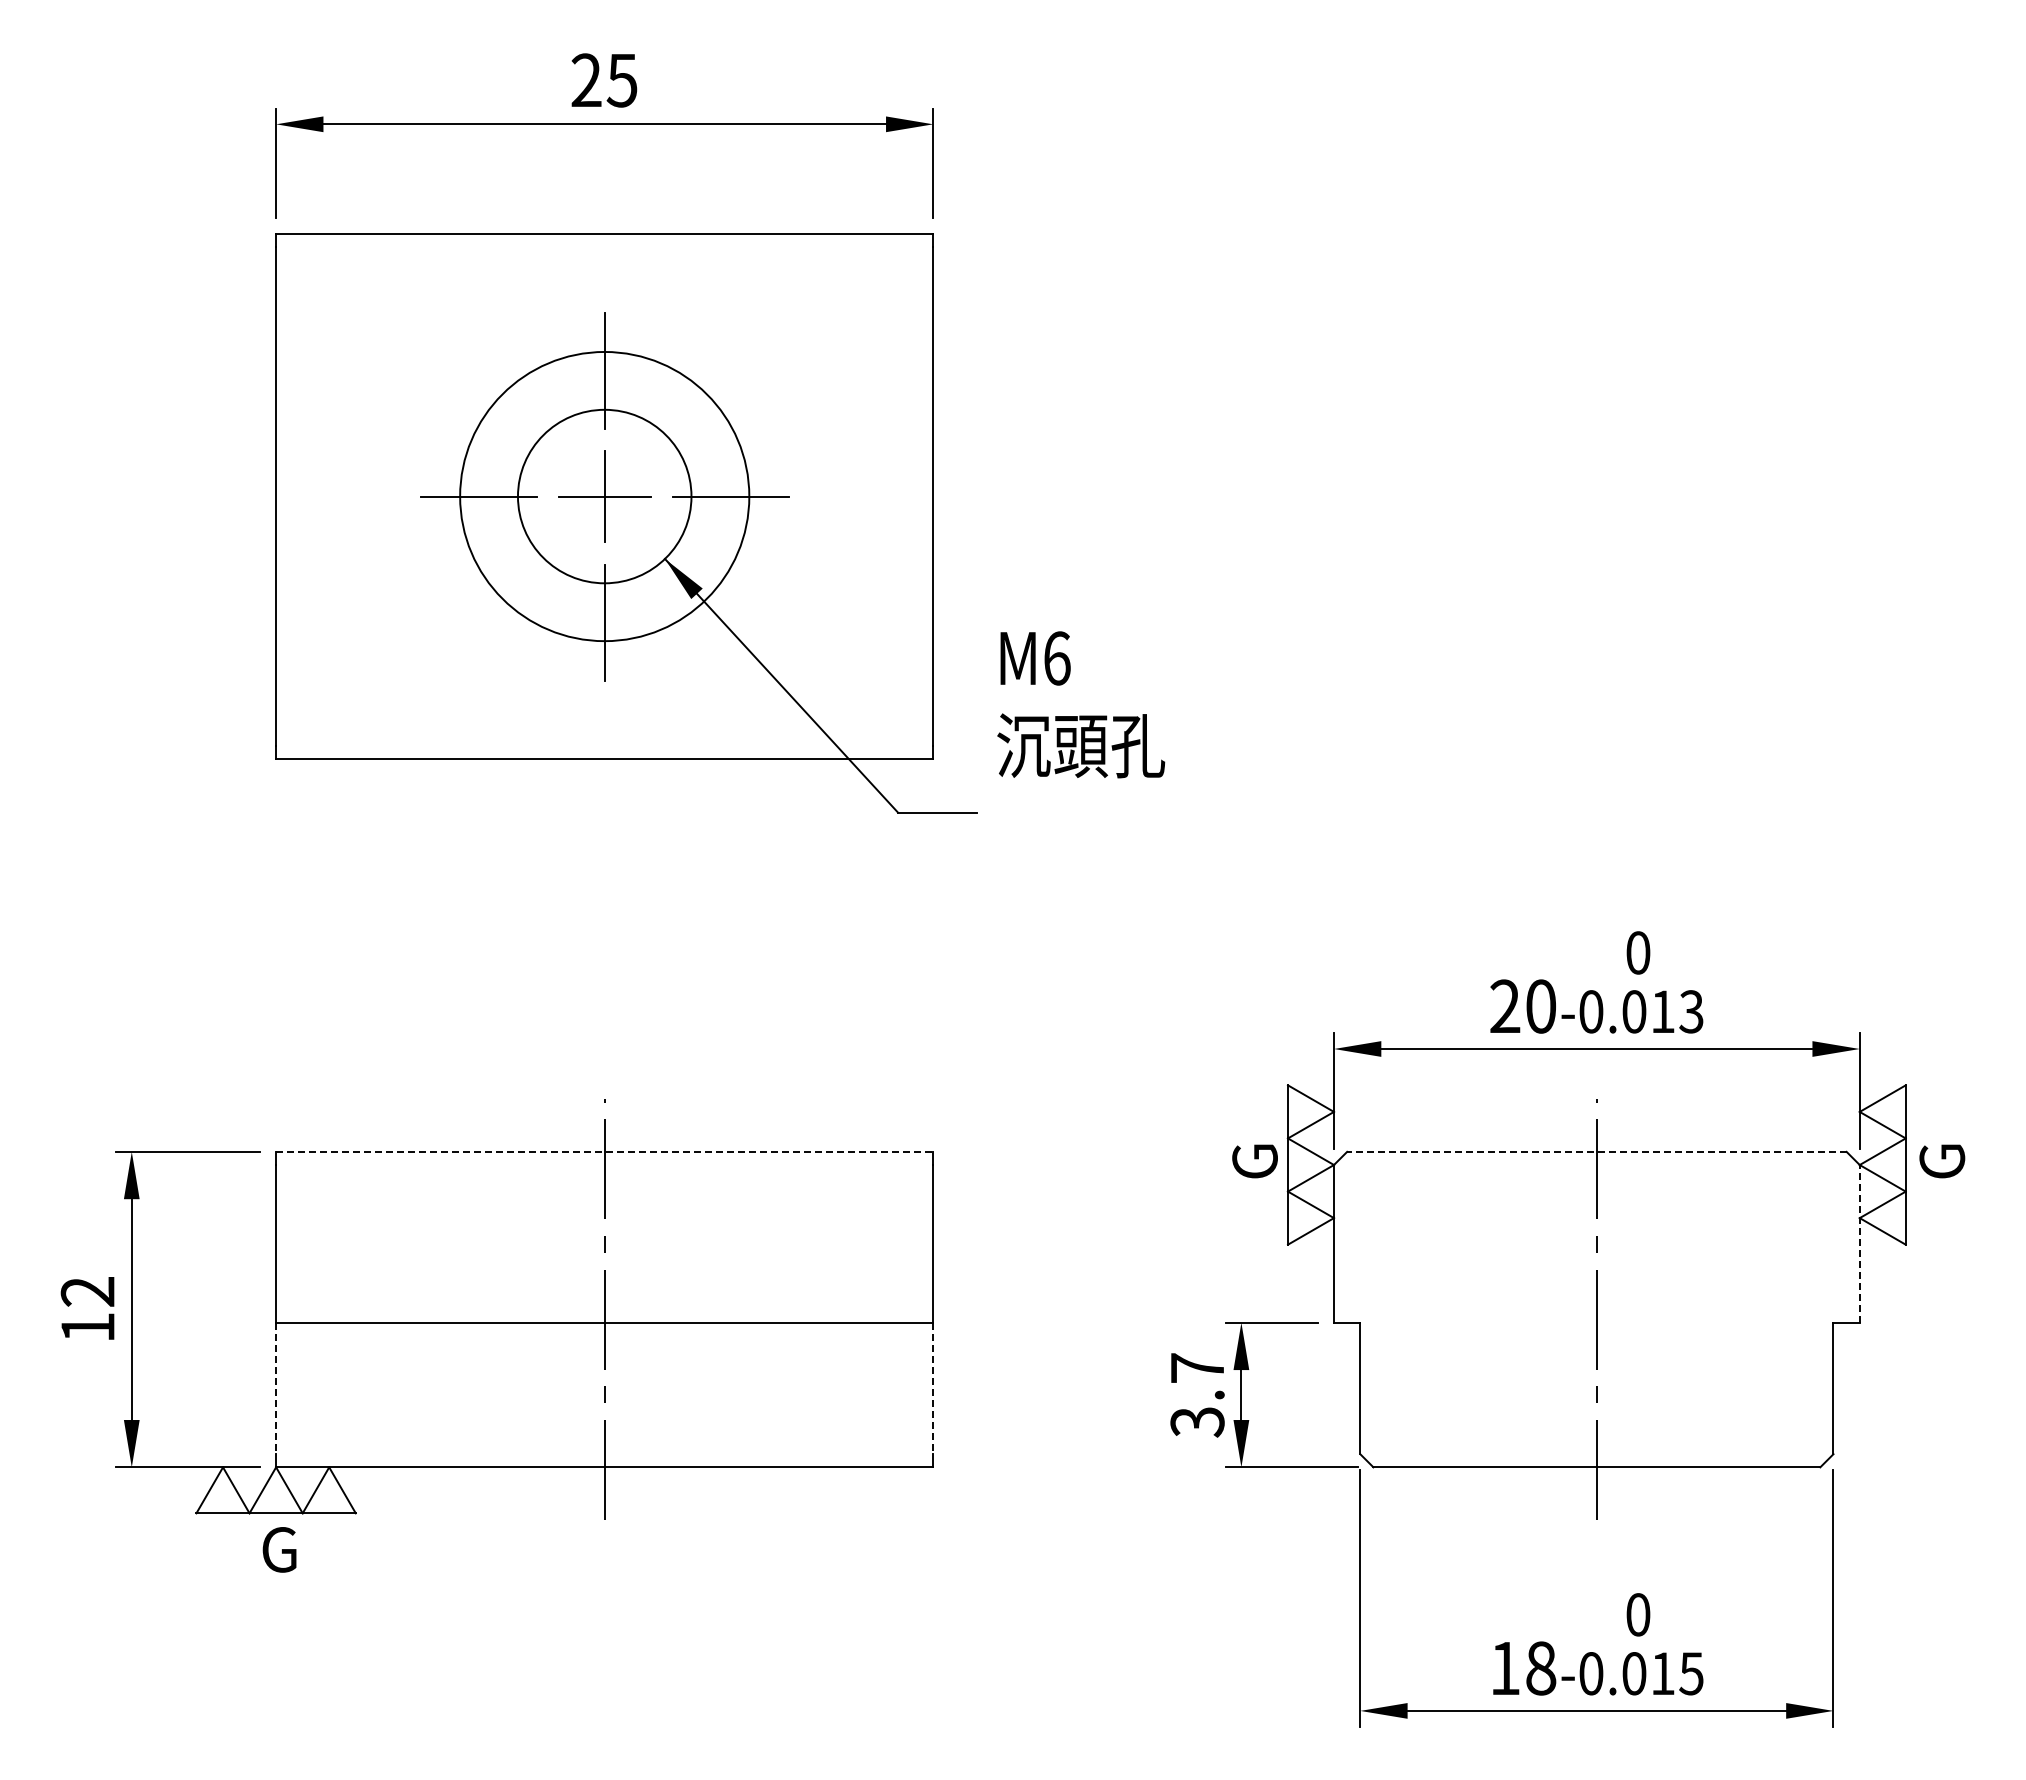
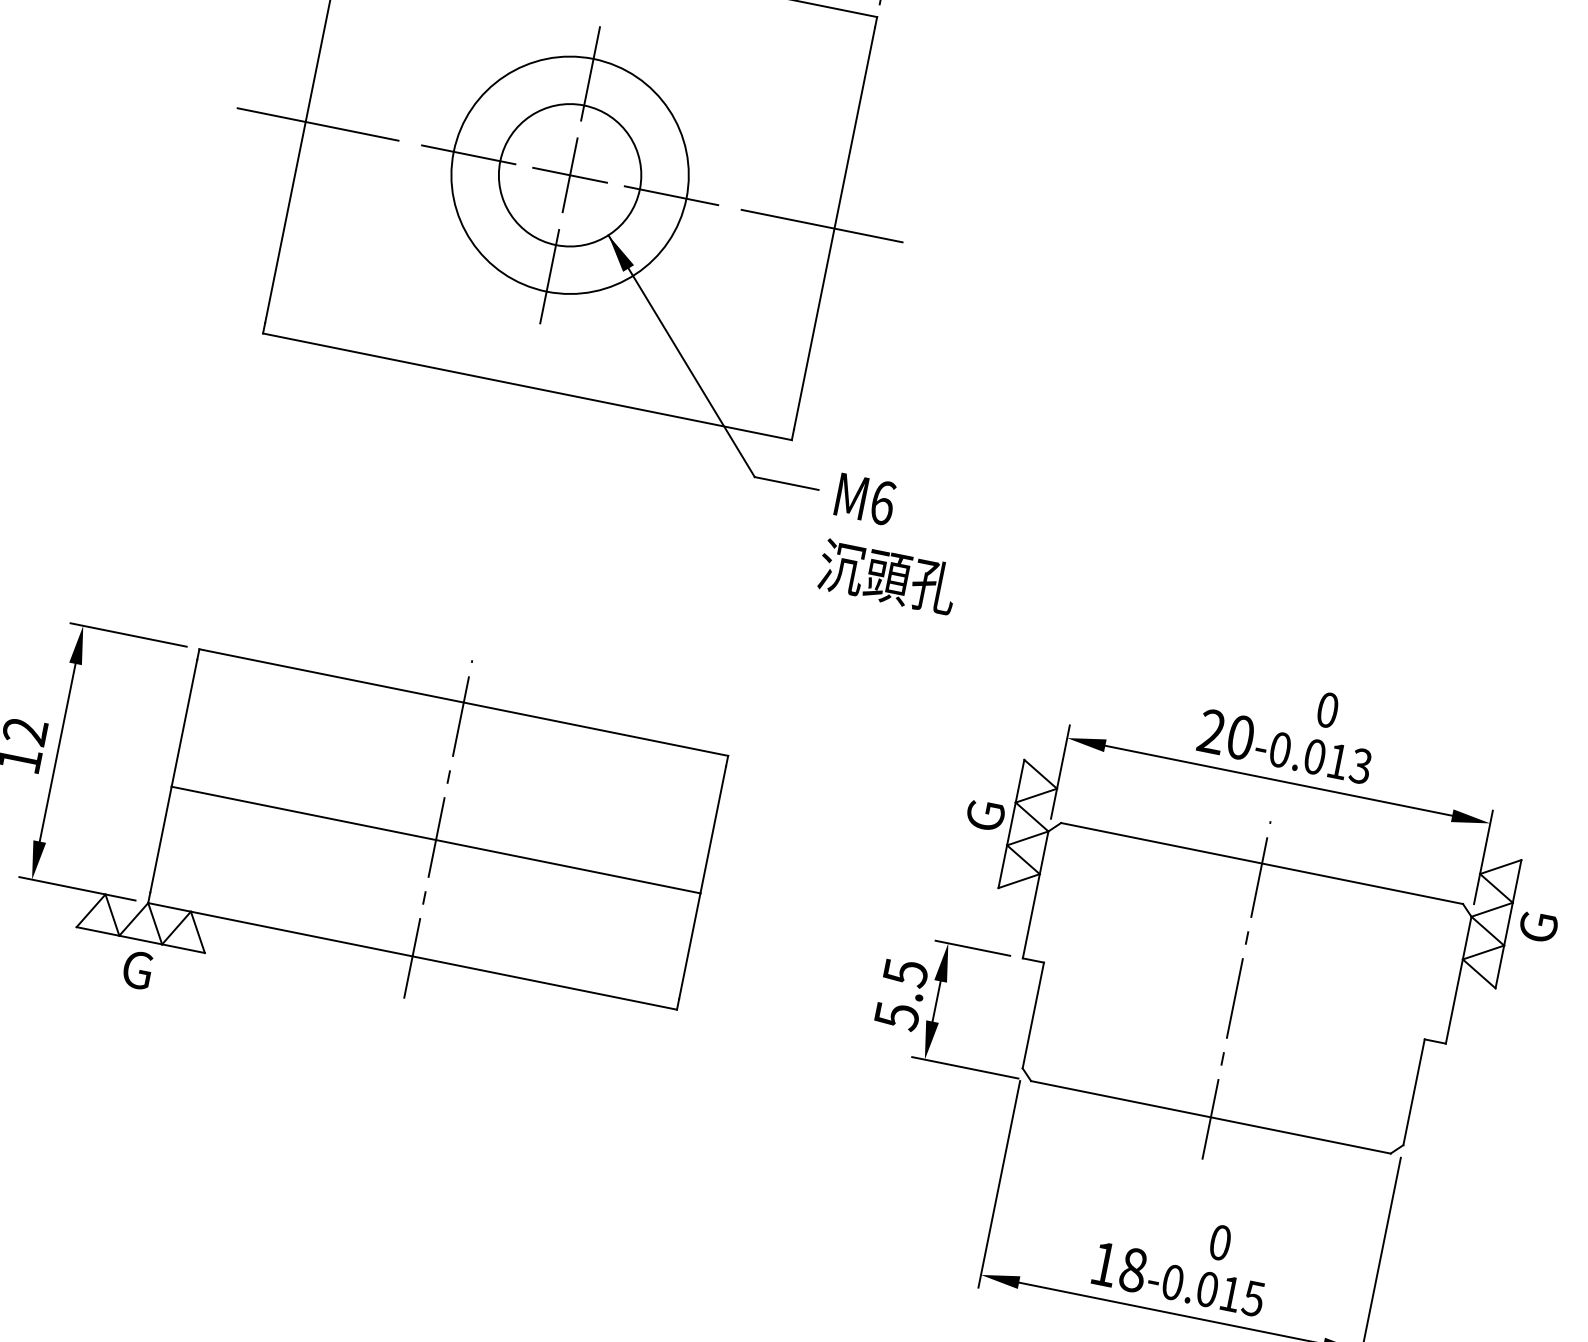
line: (291, 496) -> (318, 124), added
line: (917, 496) -> (821, 225), added
text: (1081, 704) -> (895, 543), moved
line: (604, 1151) -> (463, 702), dashed -> solid
line: (1596, 1151) -> (1261, 863), dashed -> solid
line: (1859, 1243) -> (1458, 979), dashed -> solid
line: (276, 1388) -> (161, 839), dashed -> solid
line: (933, 1388) -> (689, 946), dashed -> solid
text: (1197, 1395) -> (901, 994), 3.7 -> 5.5

